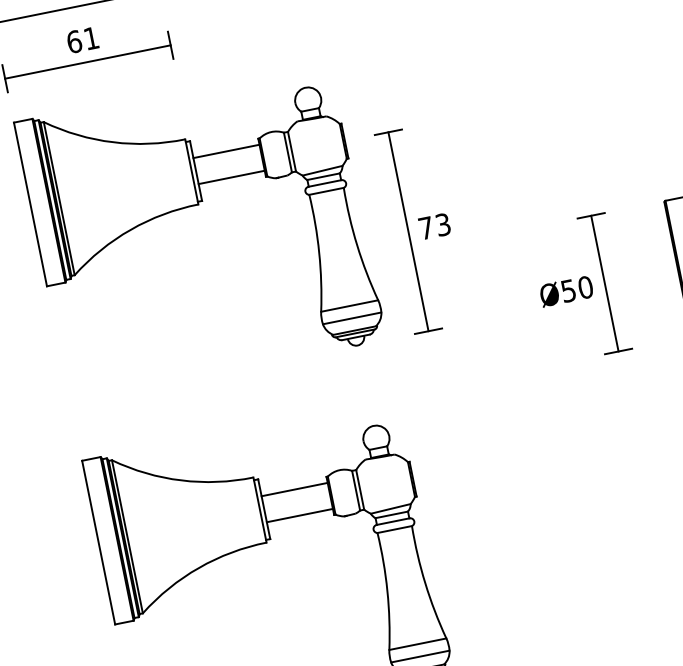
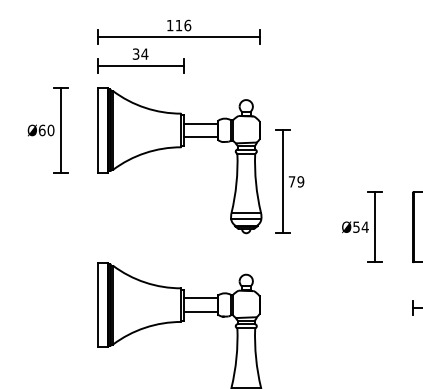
text: (82, 38) -> (140, 53), 61 -> 34
text: (442, 224) -> (300, 181), 73 -> 79
text: (583, 286) -> (364, 226), Ø50 -> Ø54

